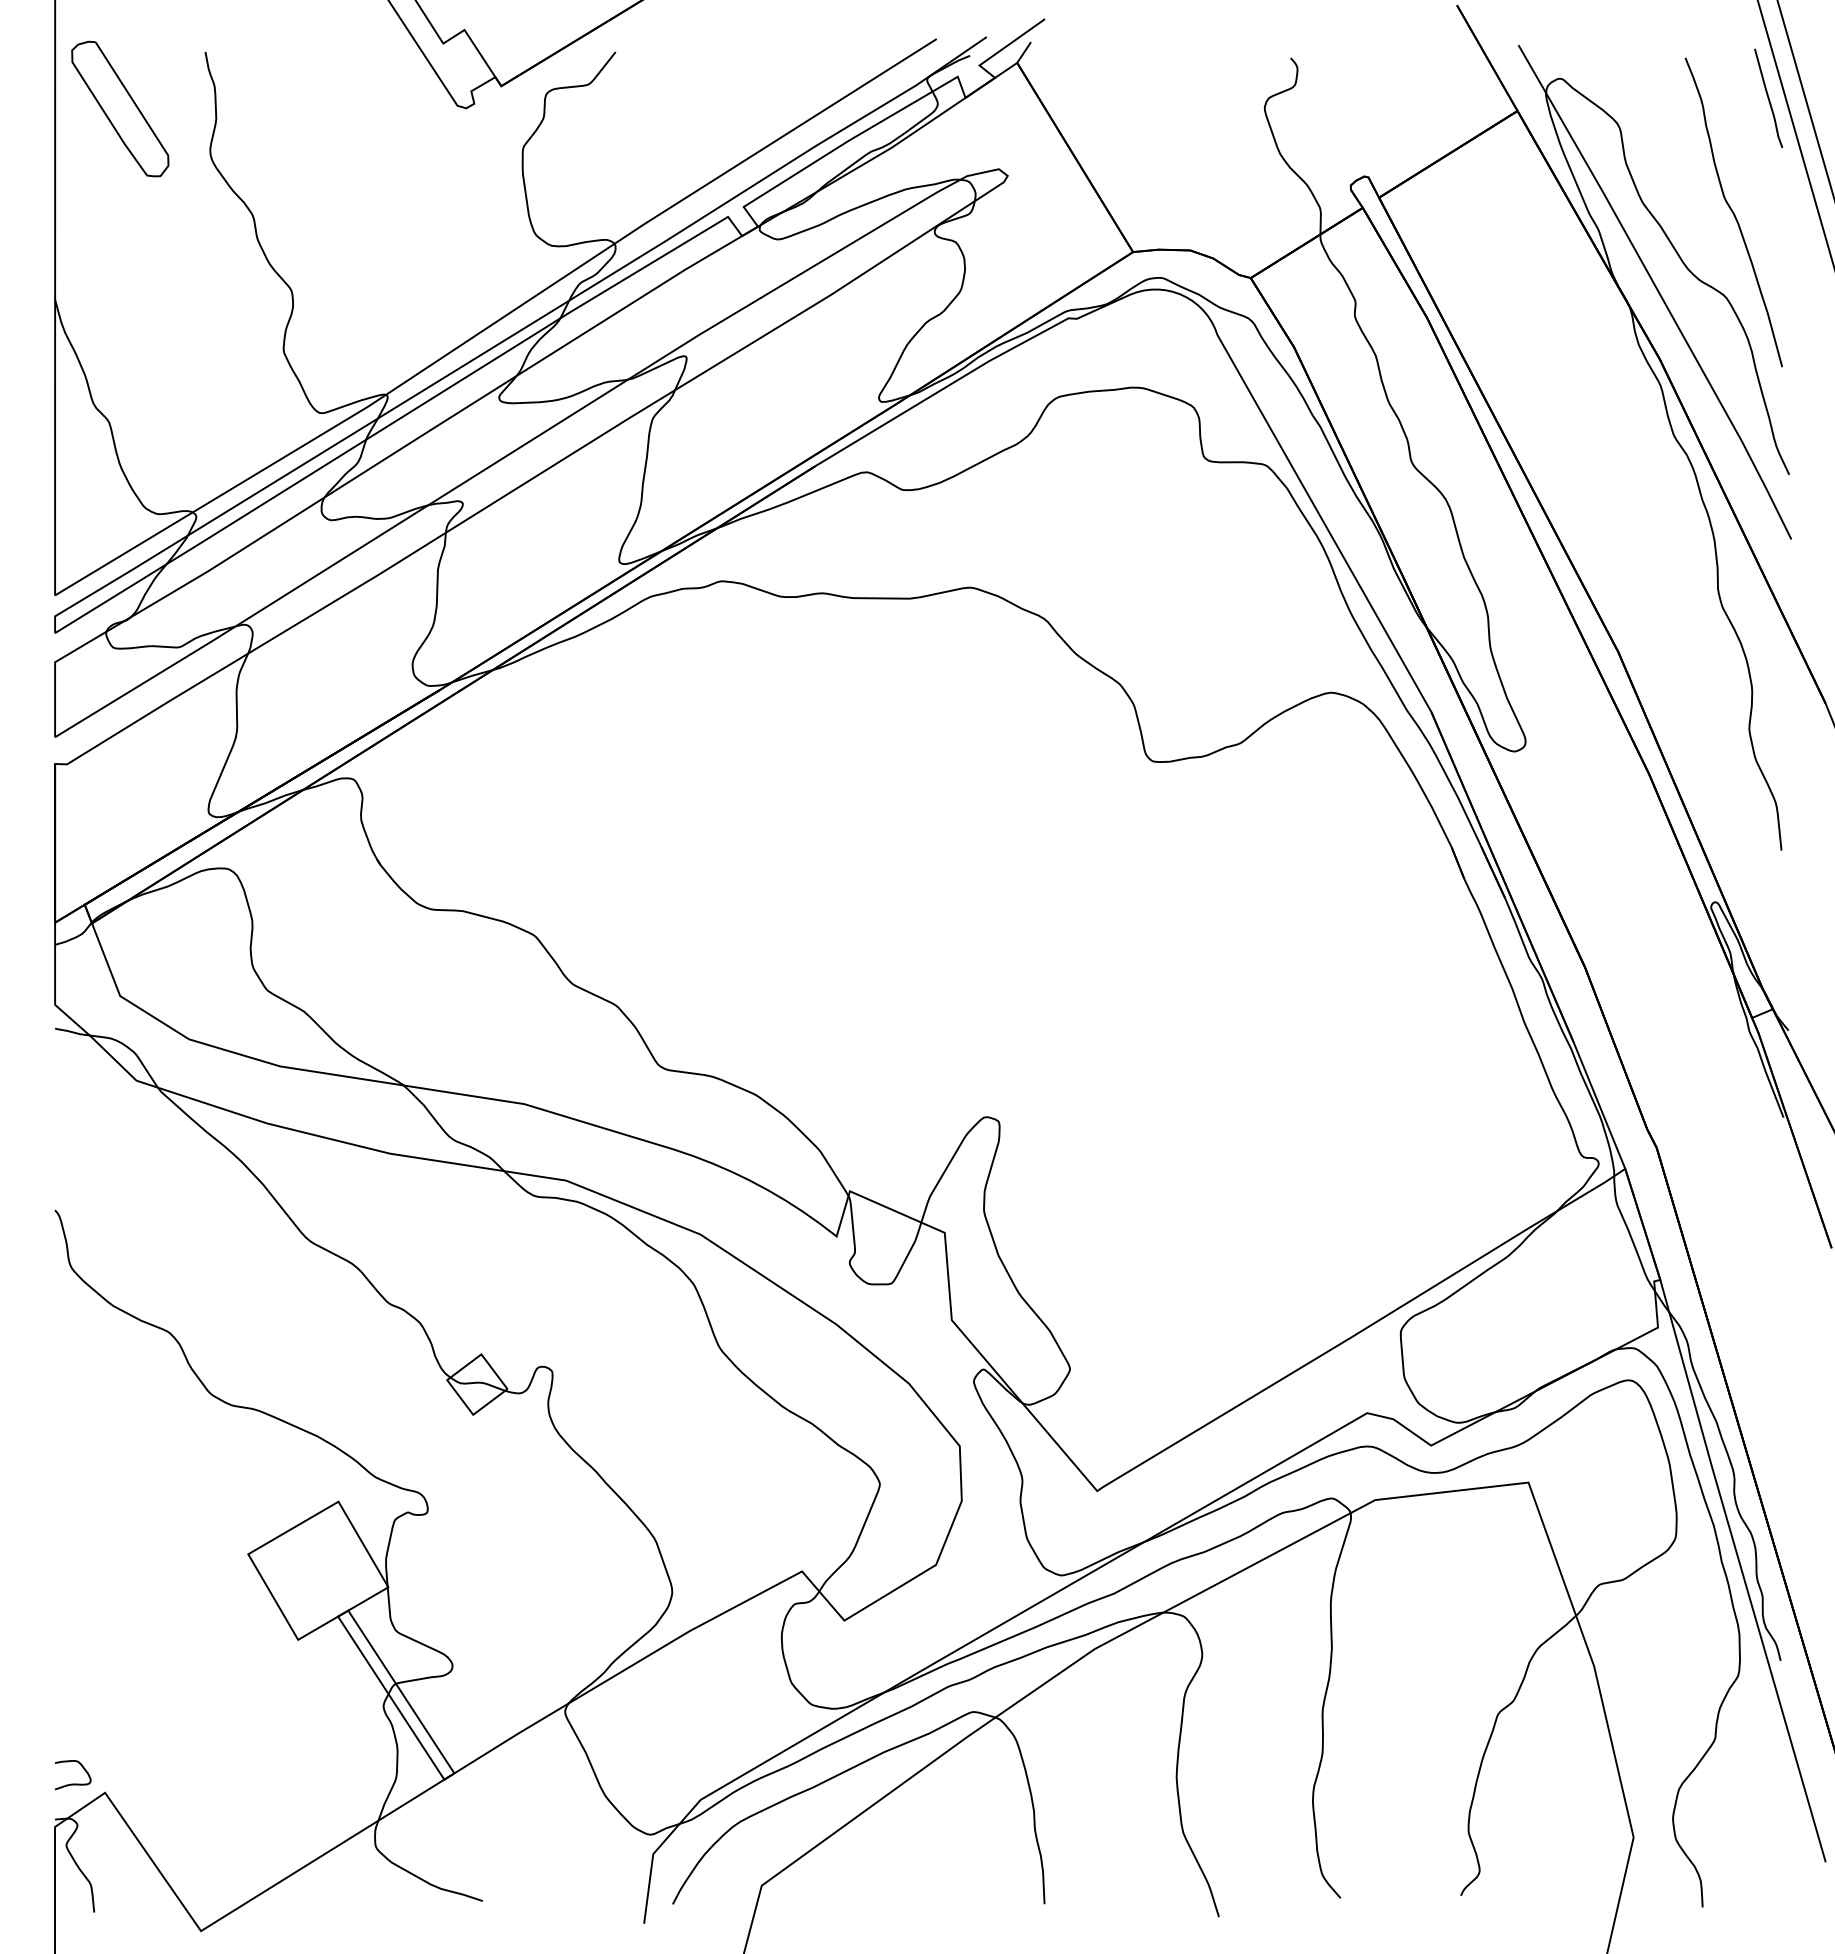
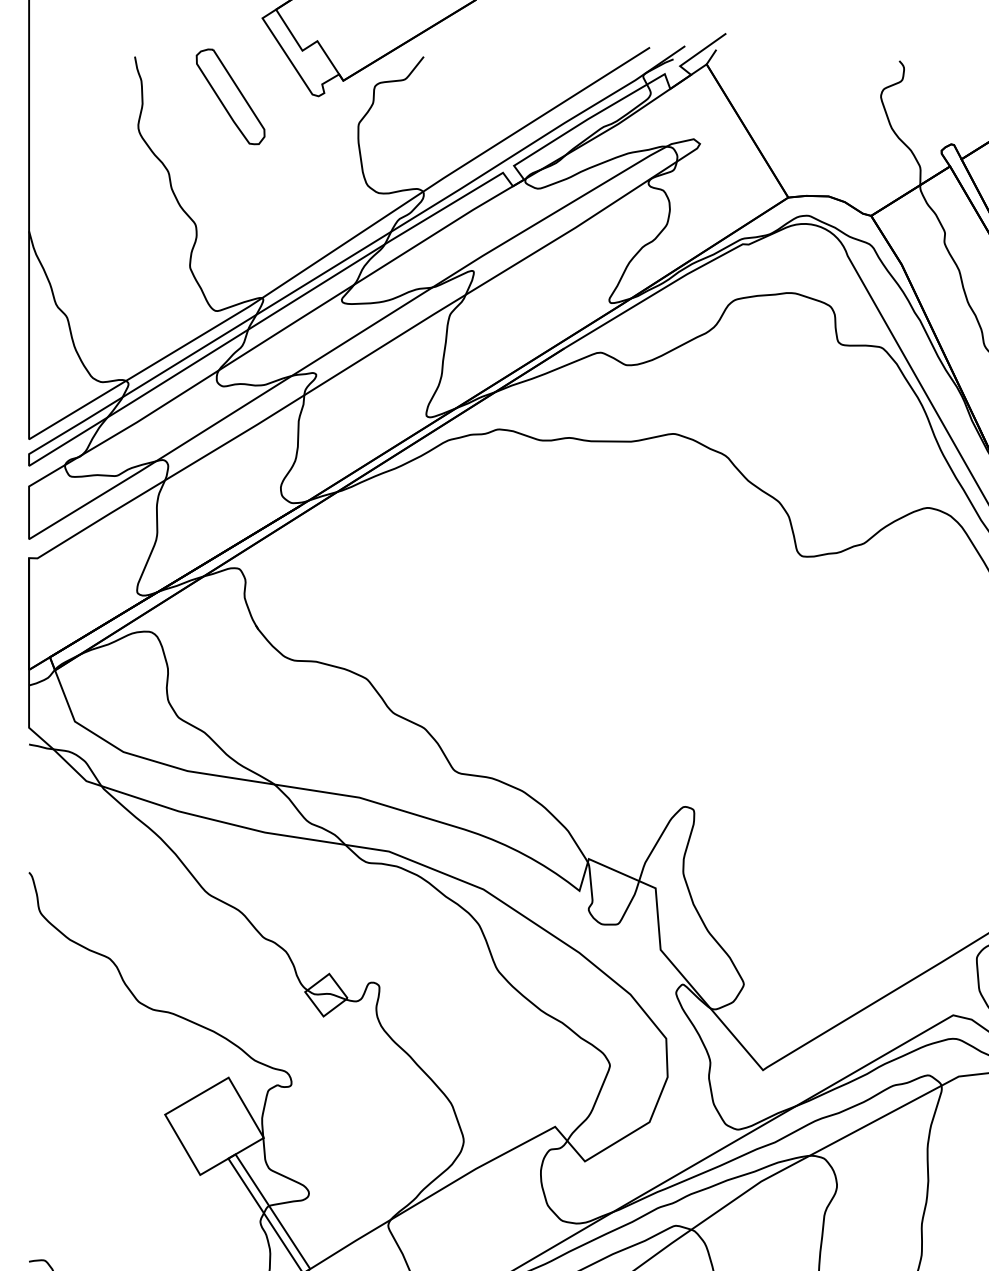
part: (120, 108) -> (230, 96), moved

